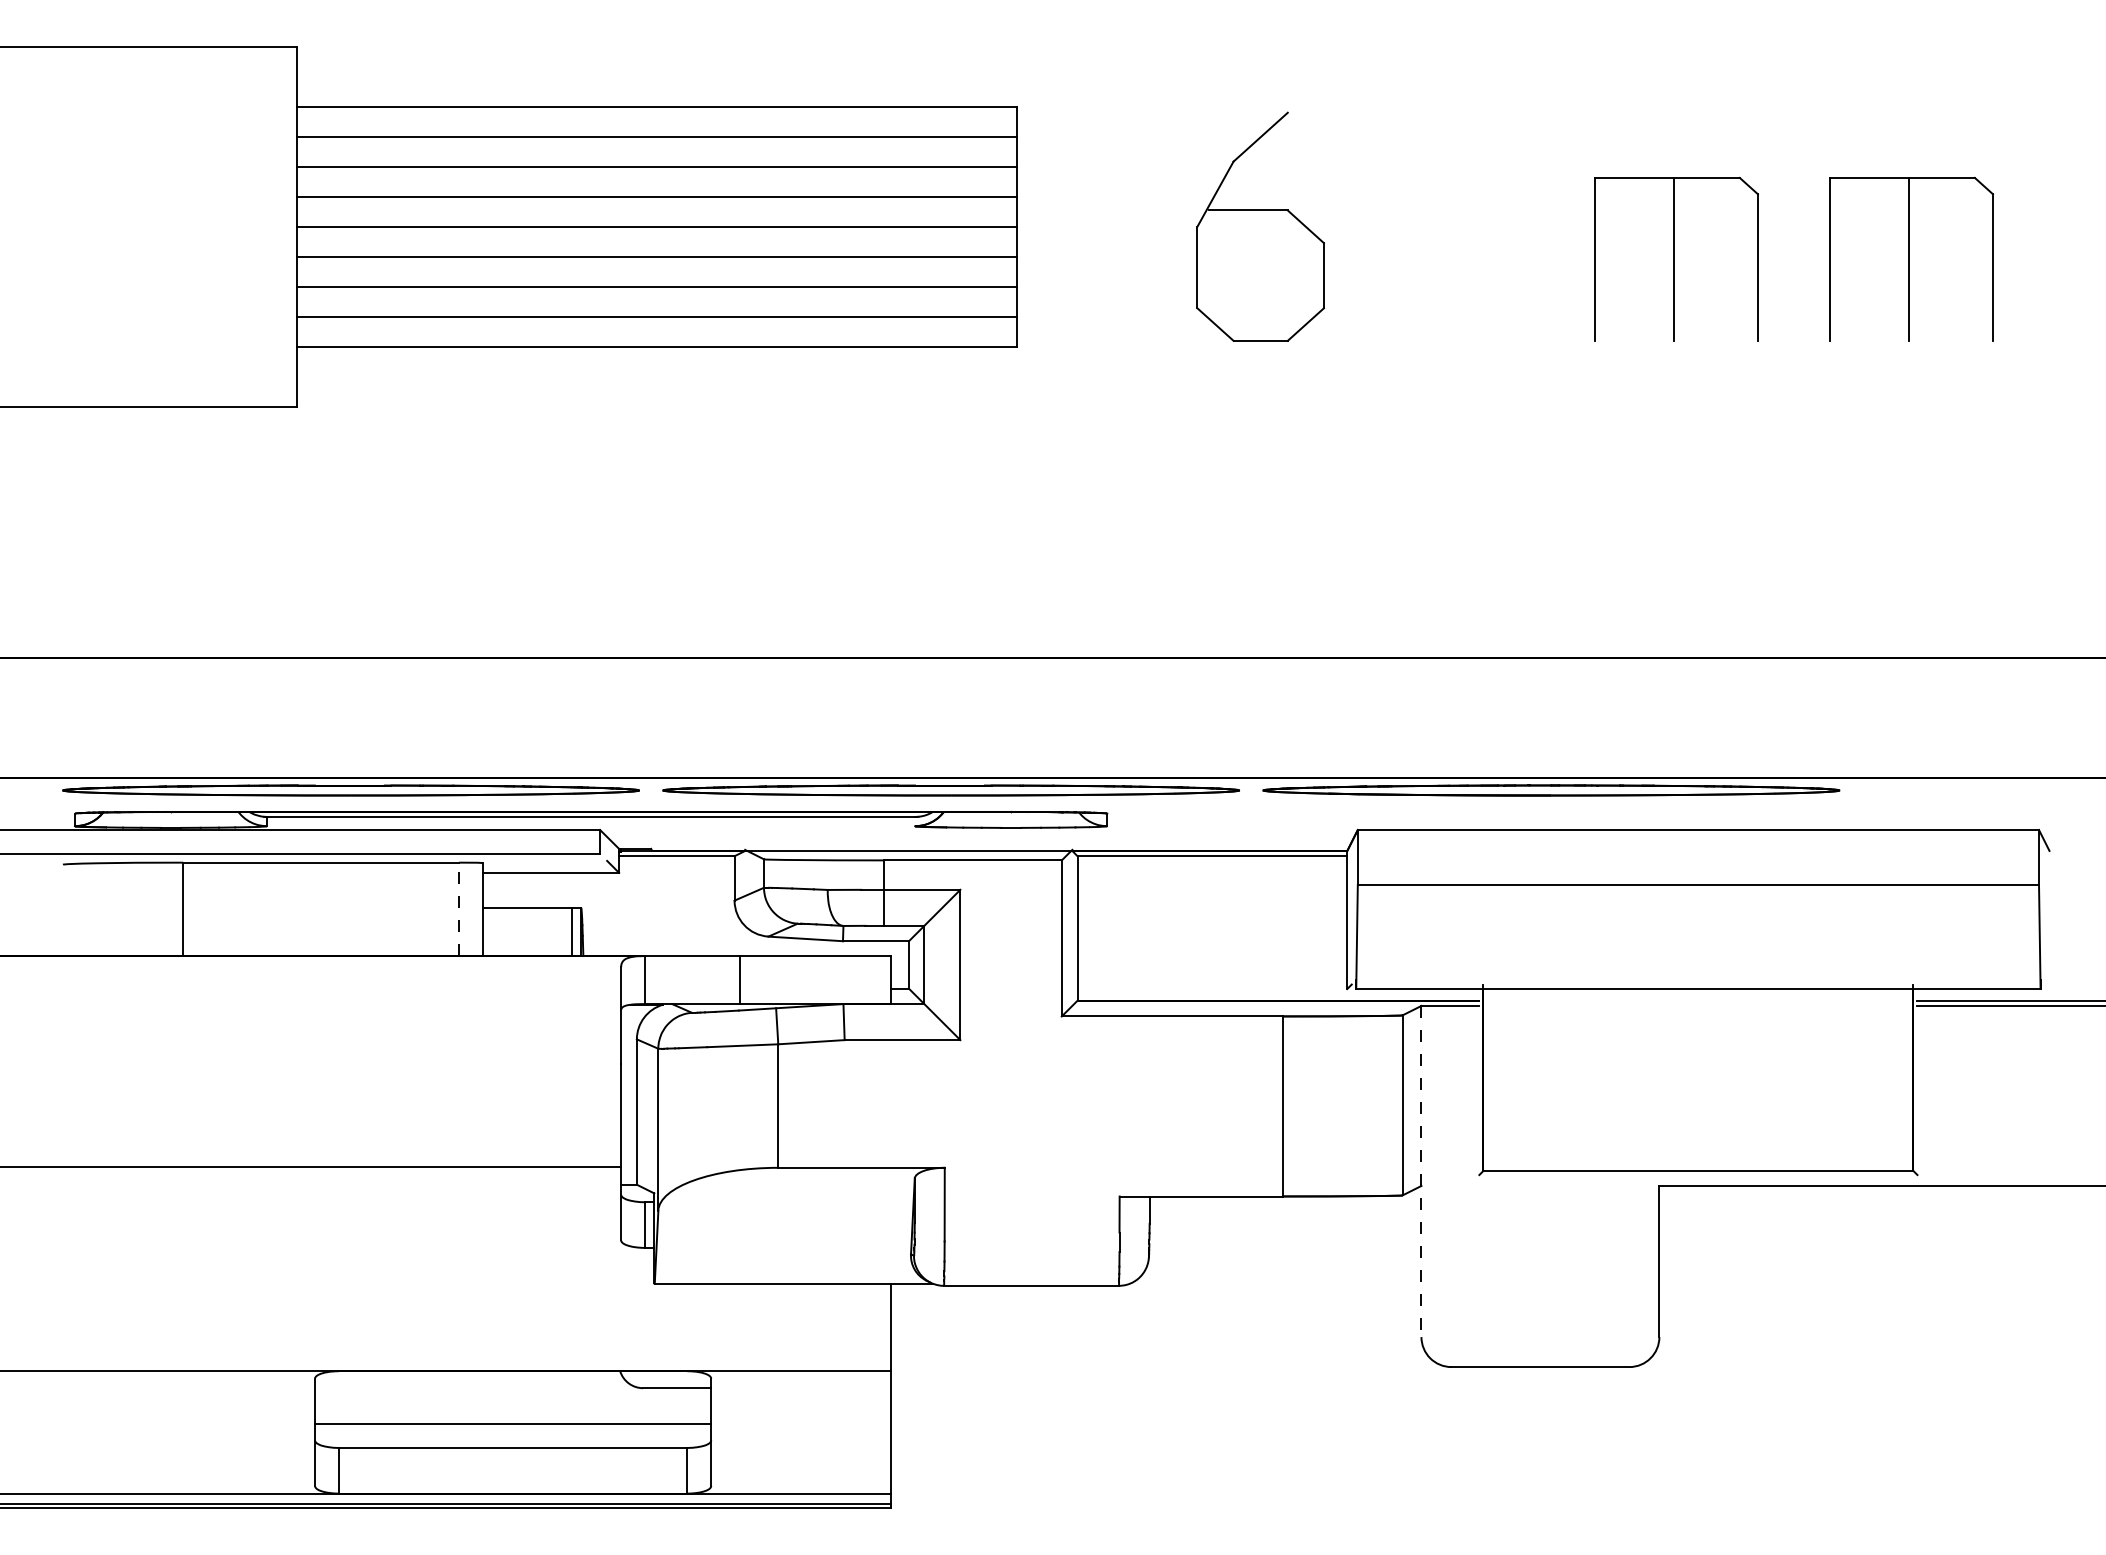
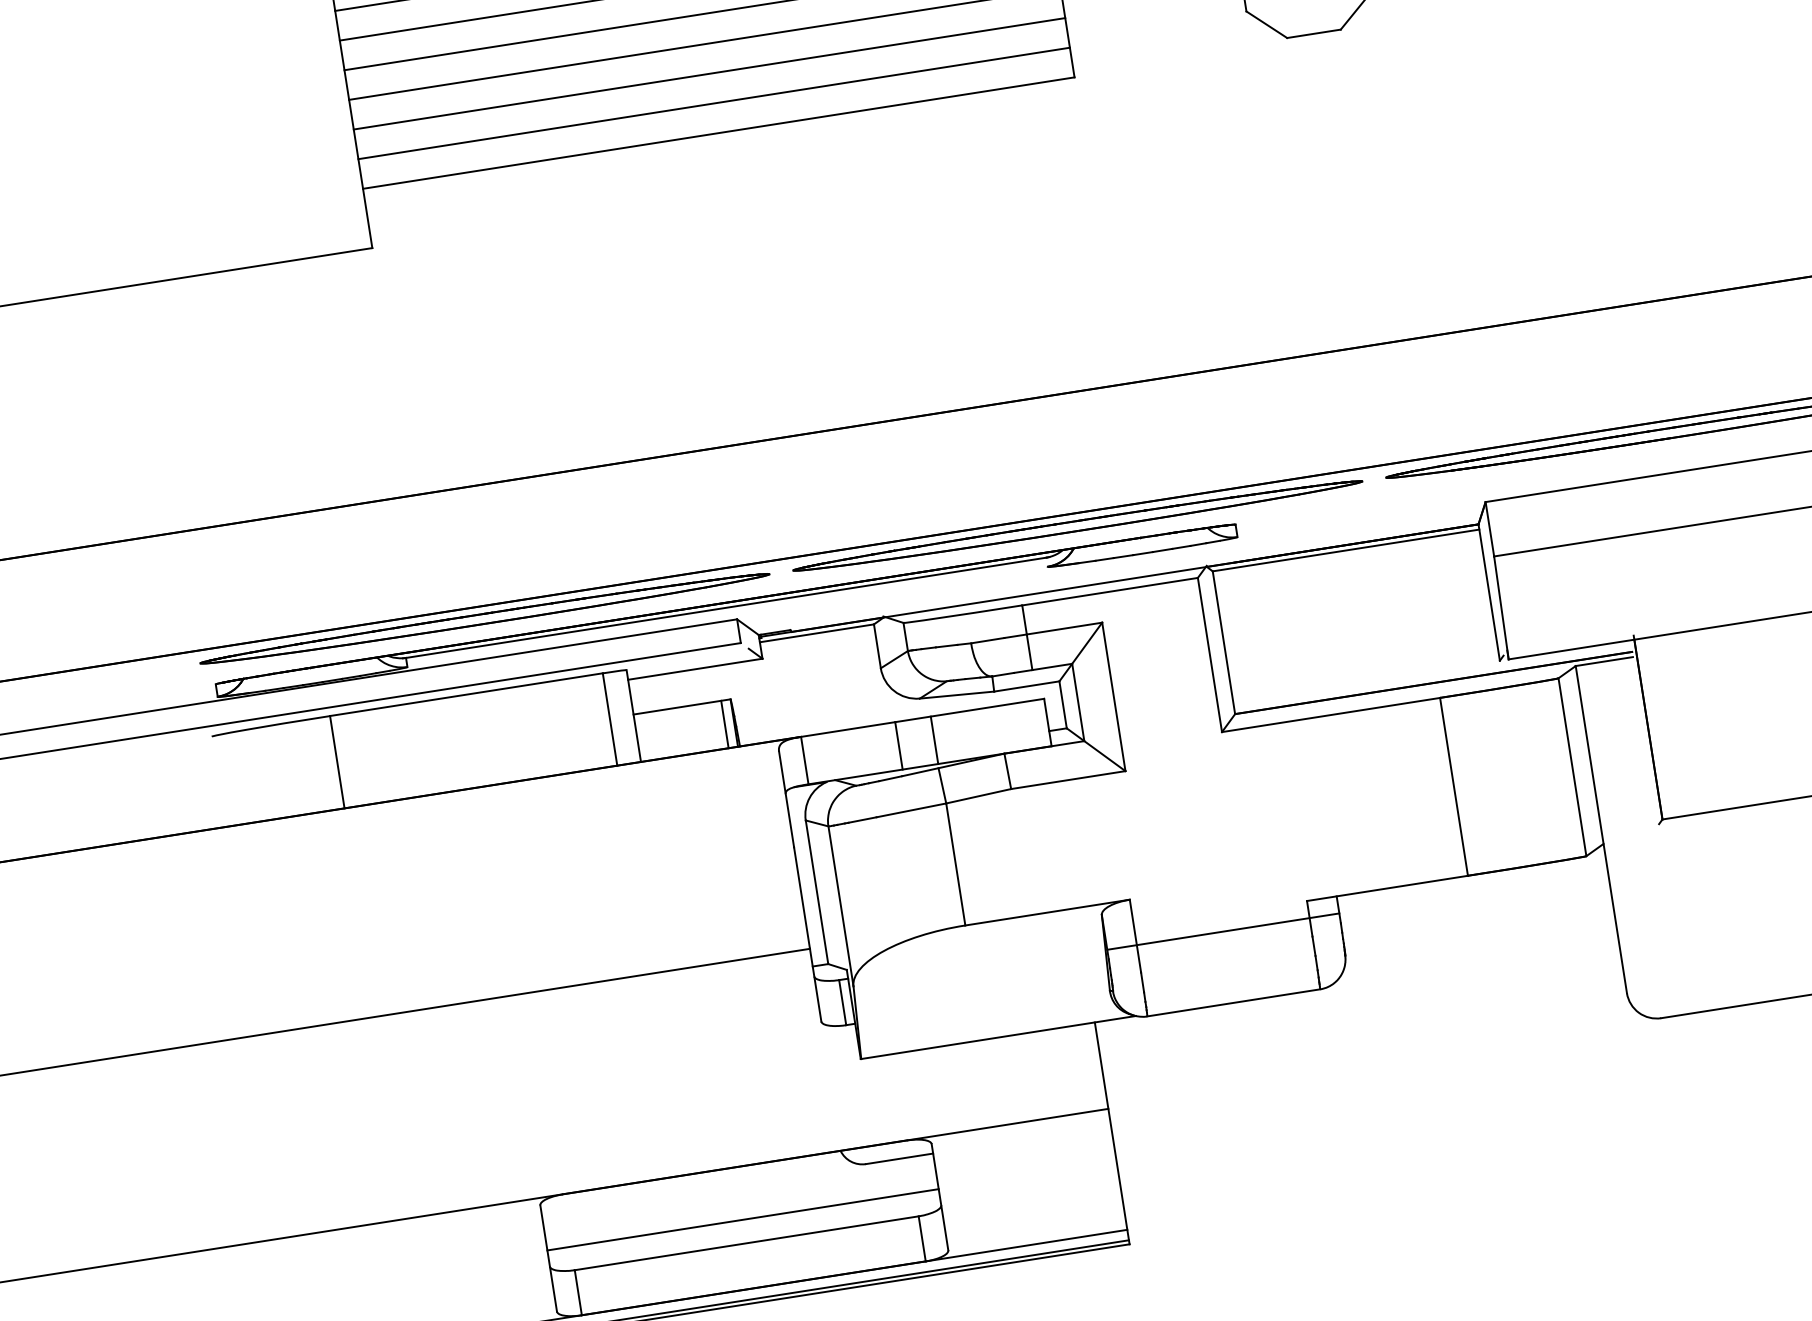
line: (459, 909) -> (610, 719), dashed -> solid
line: (776, 980) -> (934, 740), added
line: (1421, 1171) -> (1601, 829), dashed -> solid
line: (1031, 1213) -> (1222, 931), added

